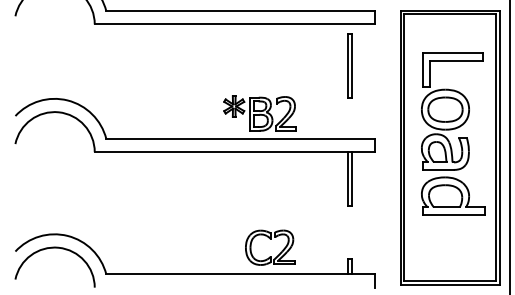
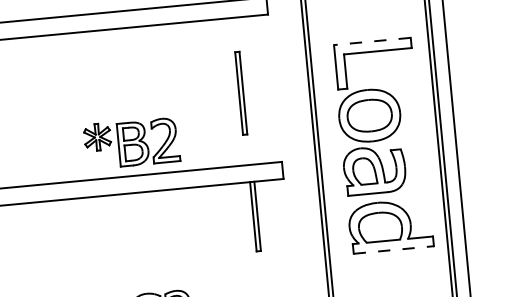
line: (452, 52) -> (371, 41), solid -> dashed
part: (349, 65) -> (240, 92), moved
line: (454, 214) -> (394, 249), solid -> dashed

